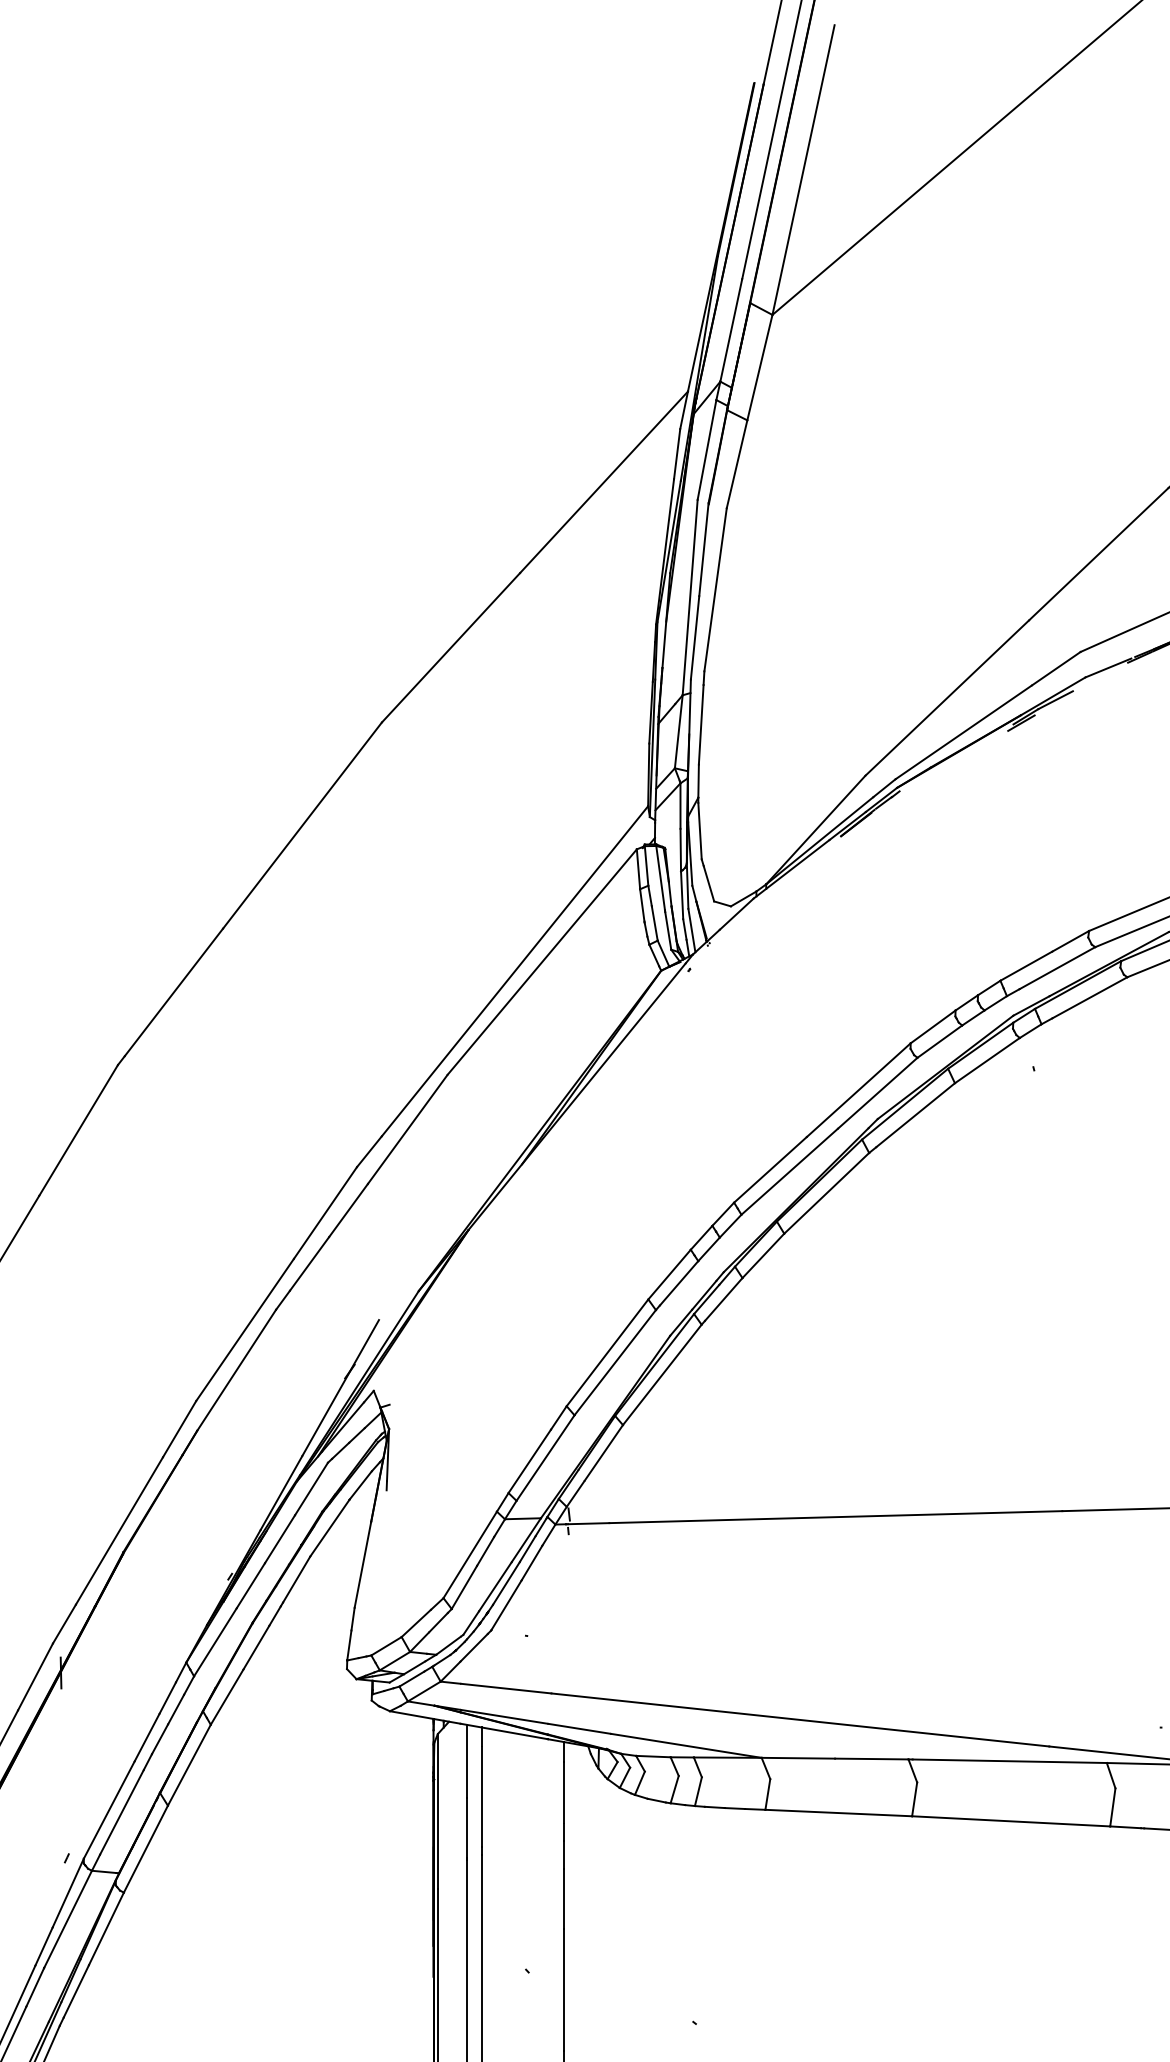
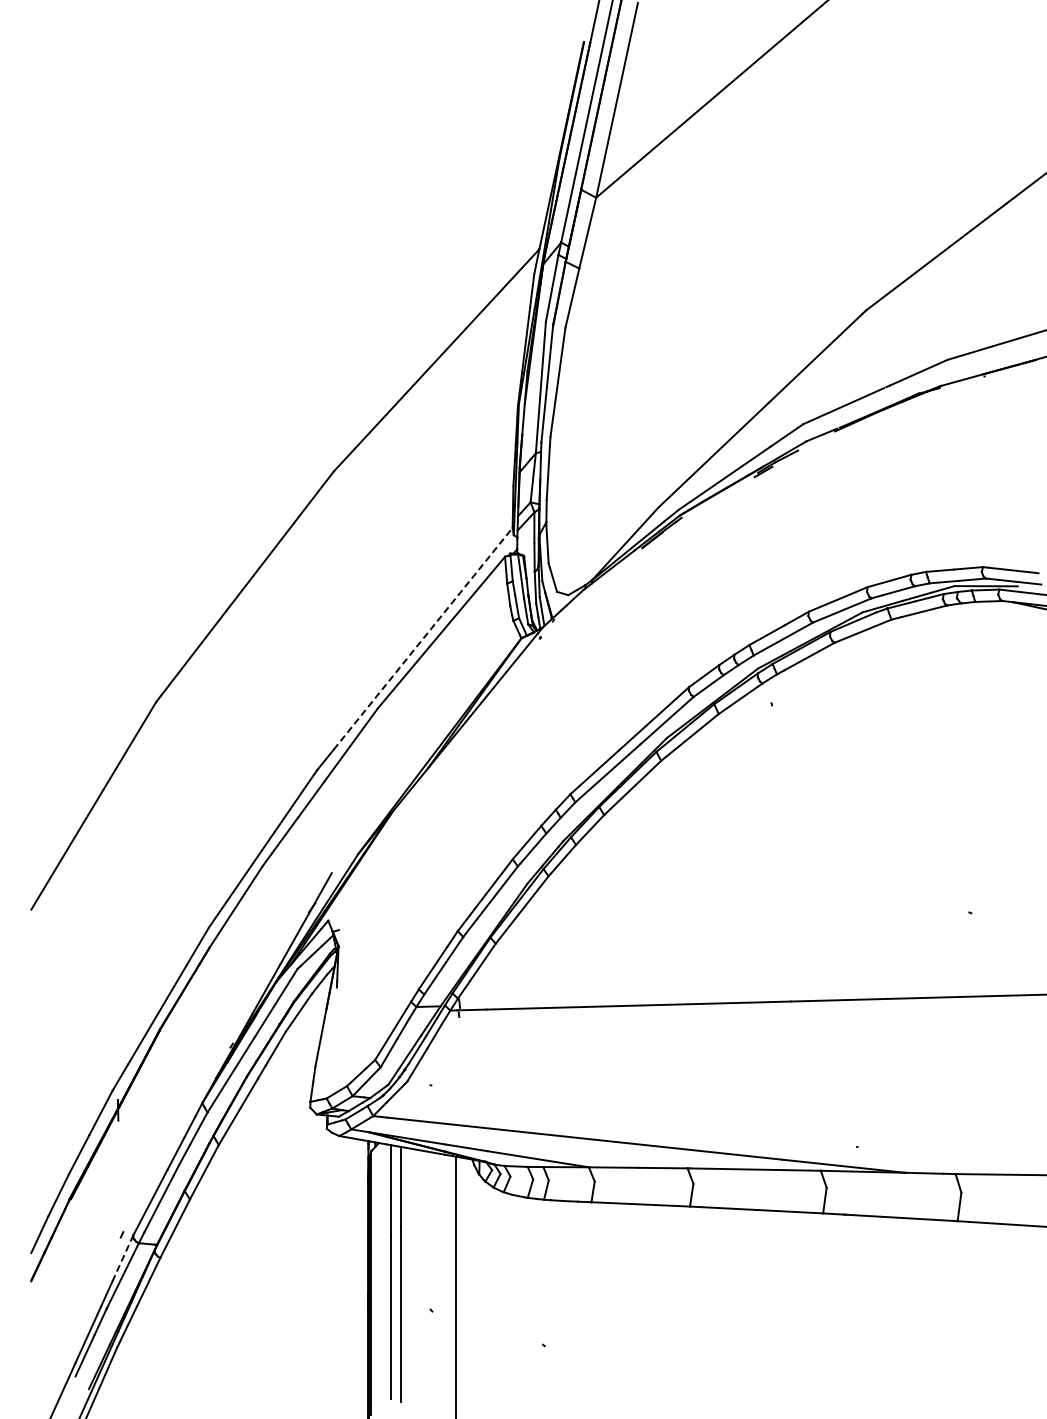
line: (515, 970) -> (423, 638), solid -> dashed
line: (67, 1893) -> (122, 1258), solid -> dashed

